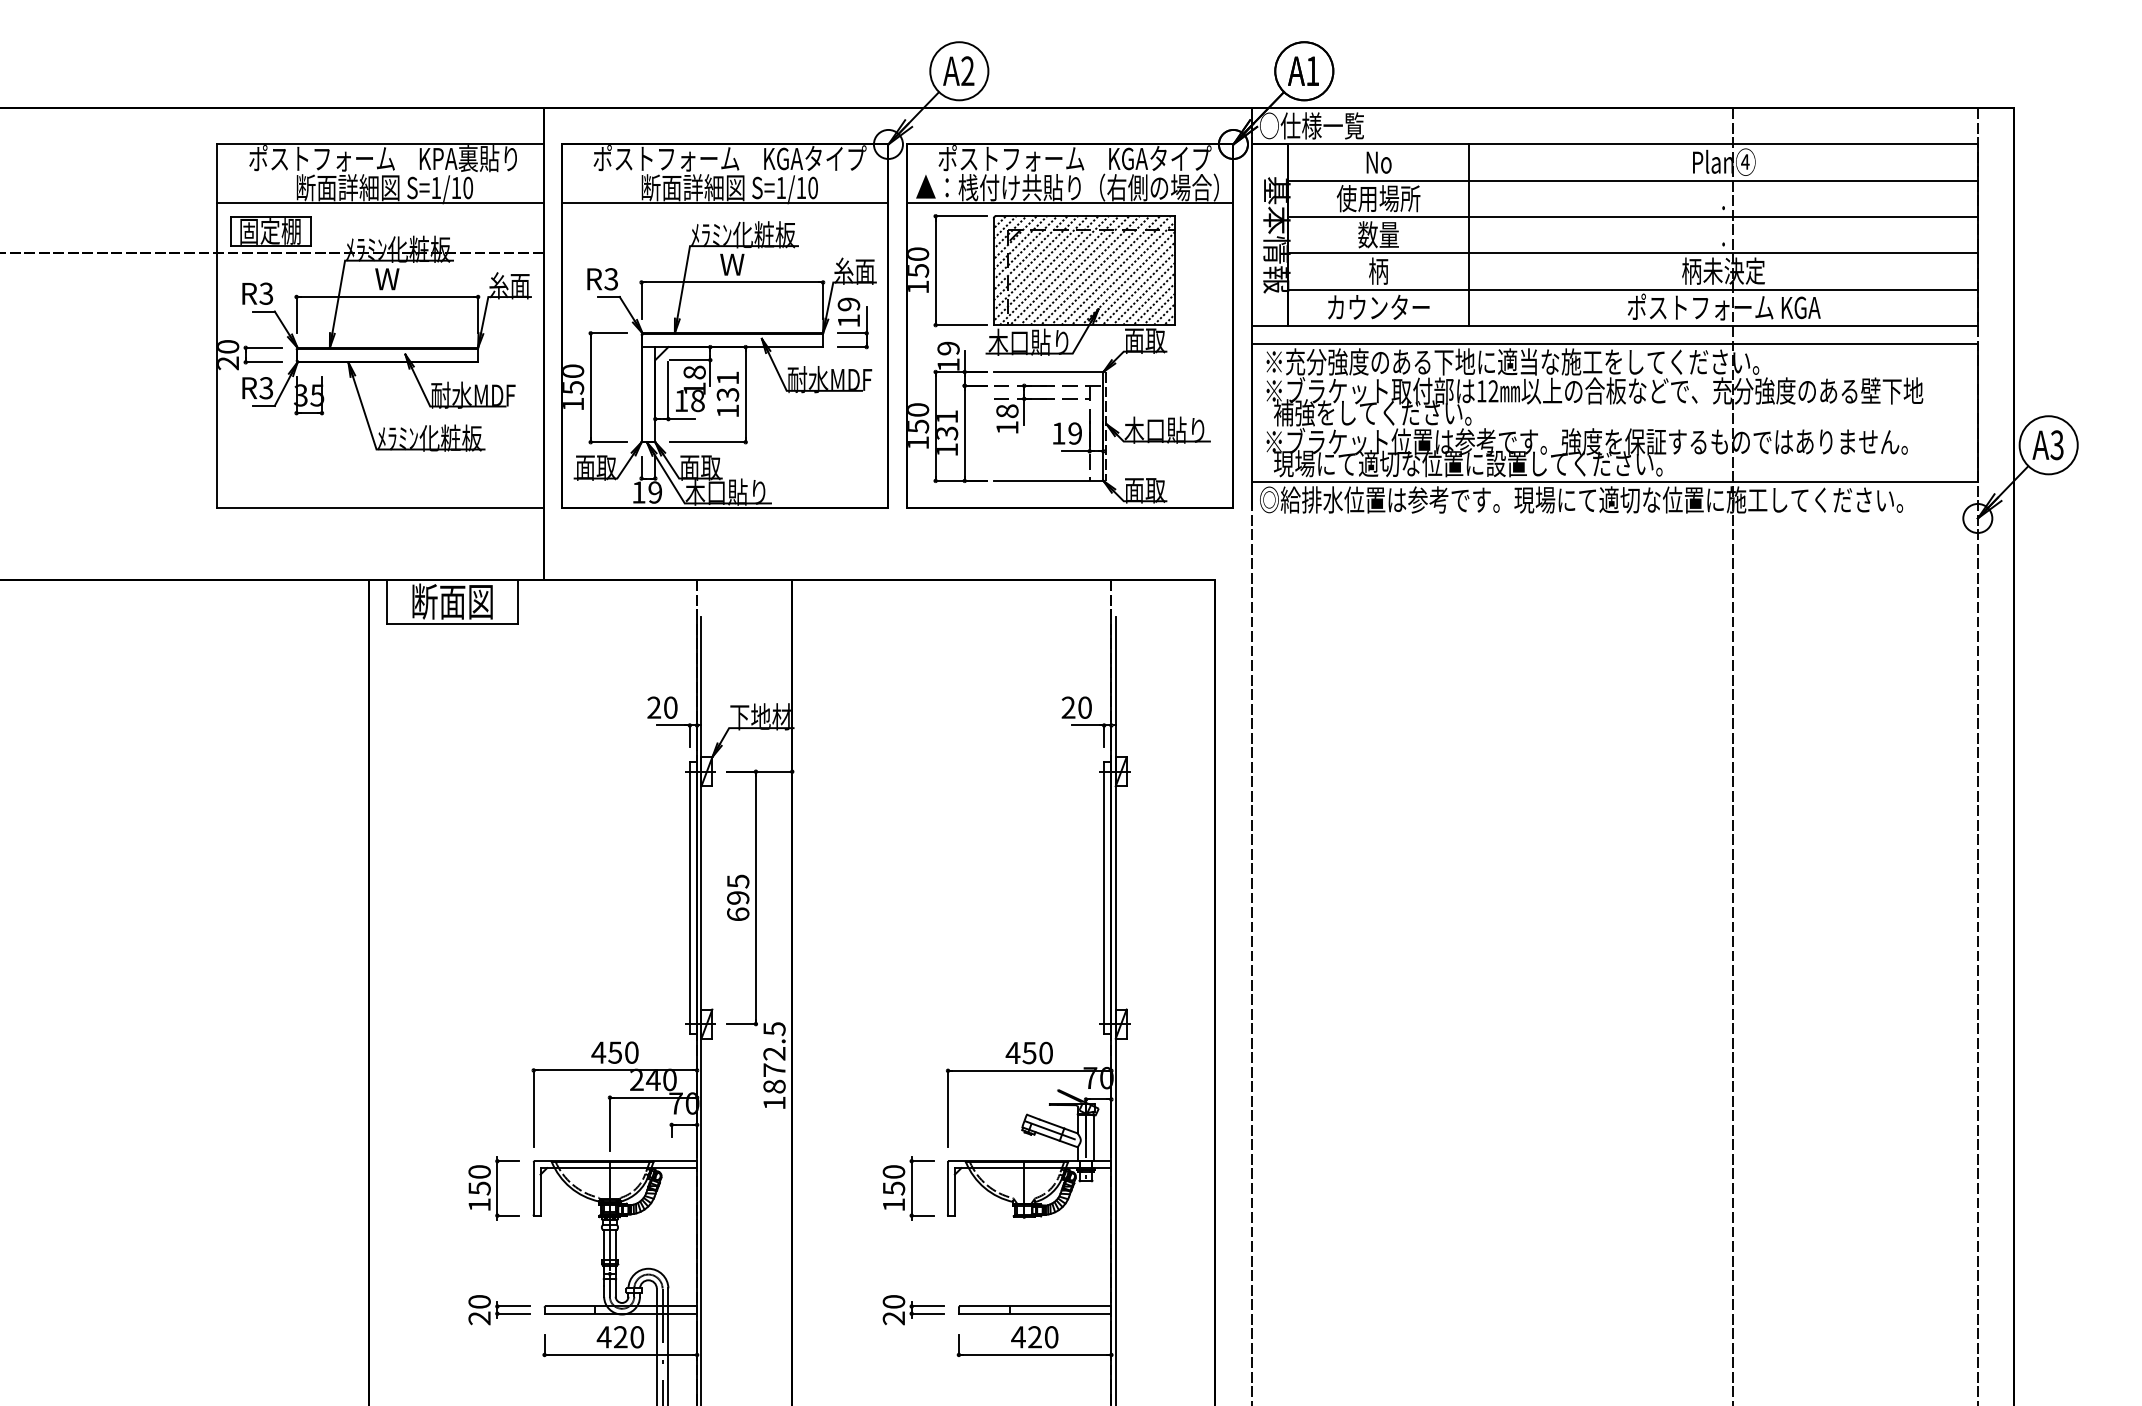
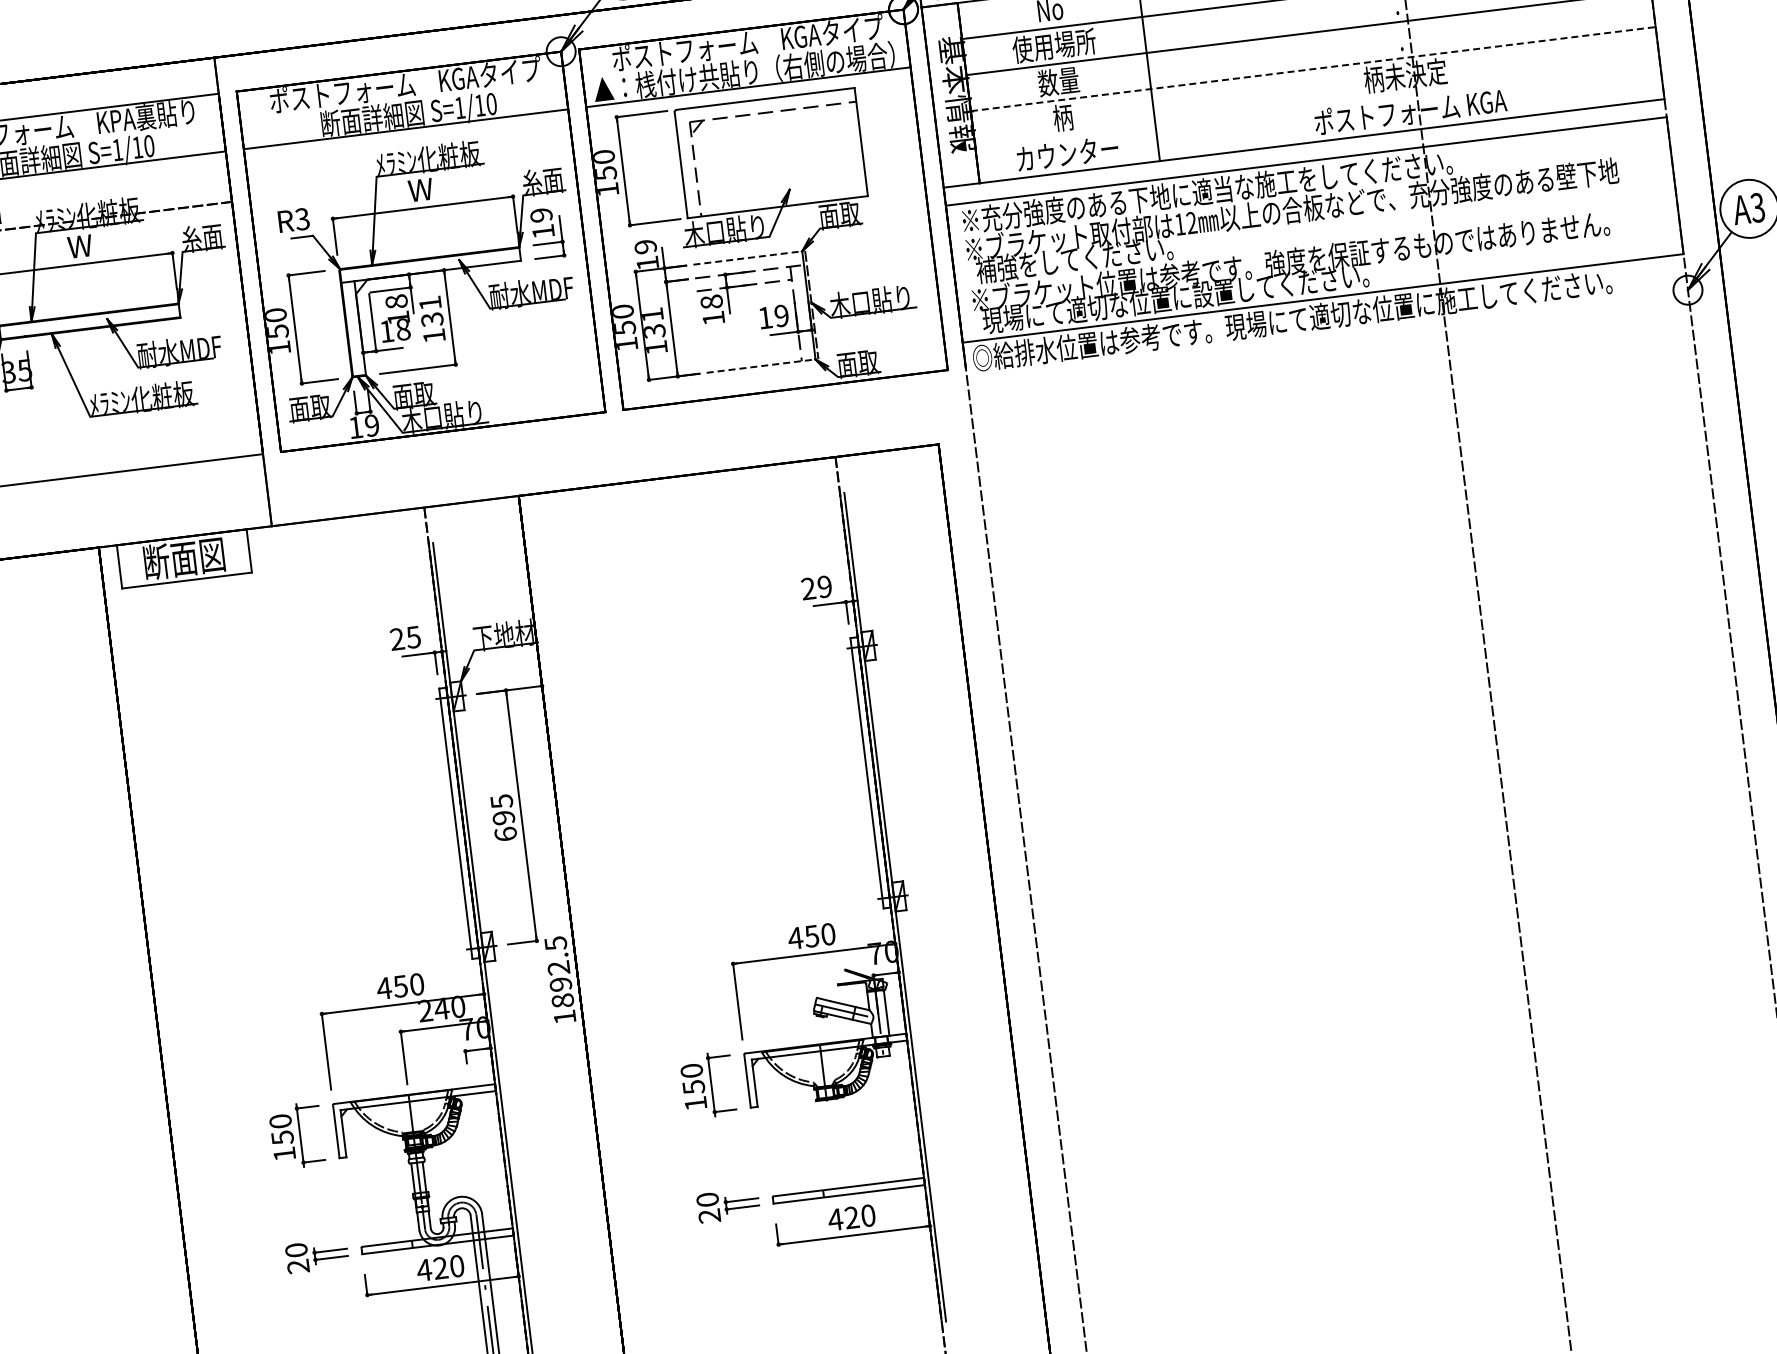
line: (1632, 253) -> (1312, 69), solid -> dashed
hatch: (1084, 270) -> (771, 152), removed
line: (1632, 289) -> (1317, 104), removed
line: (1048, 371) -> (747, 257), solid -> dashed
line: (1048, 480) -> (760, 365), solid -> dashed
text: (670, 707) -> (413, 637), 20 -> 25
text: (1084, 707) -> (824, 586), 20 -> 29
text: (774, 1070) -> (560, 984), 1872.5 -> 1892.5

